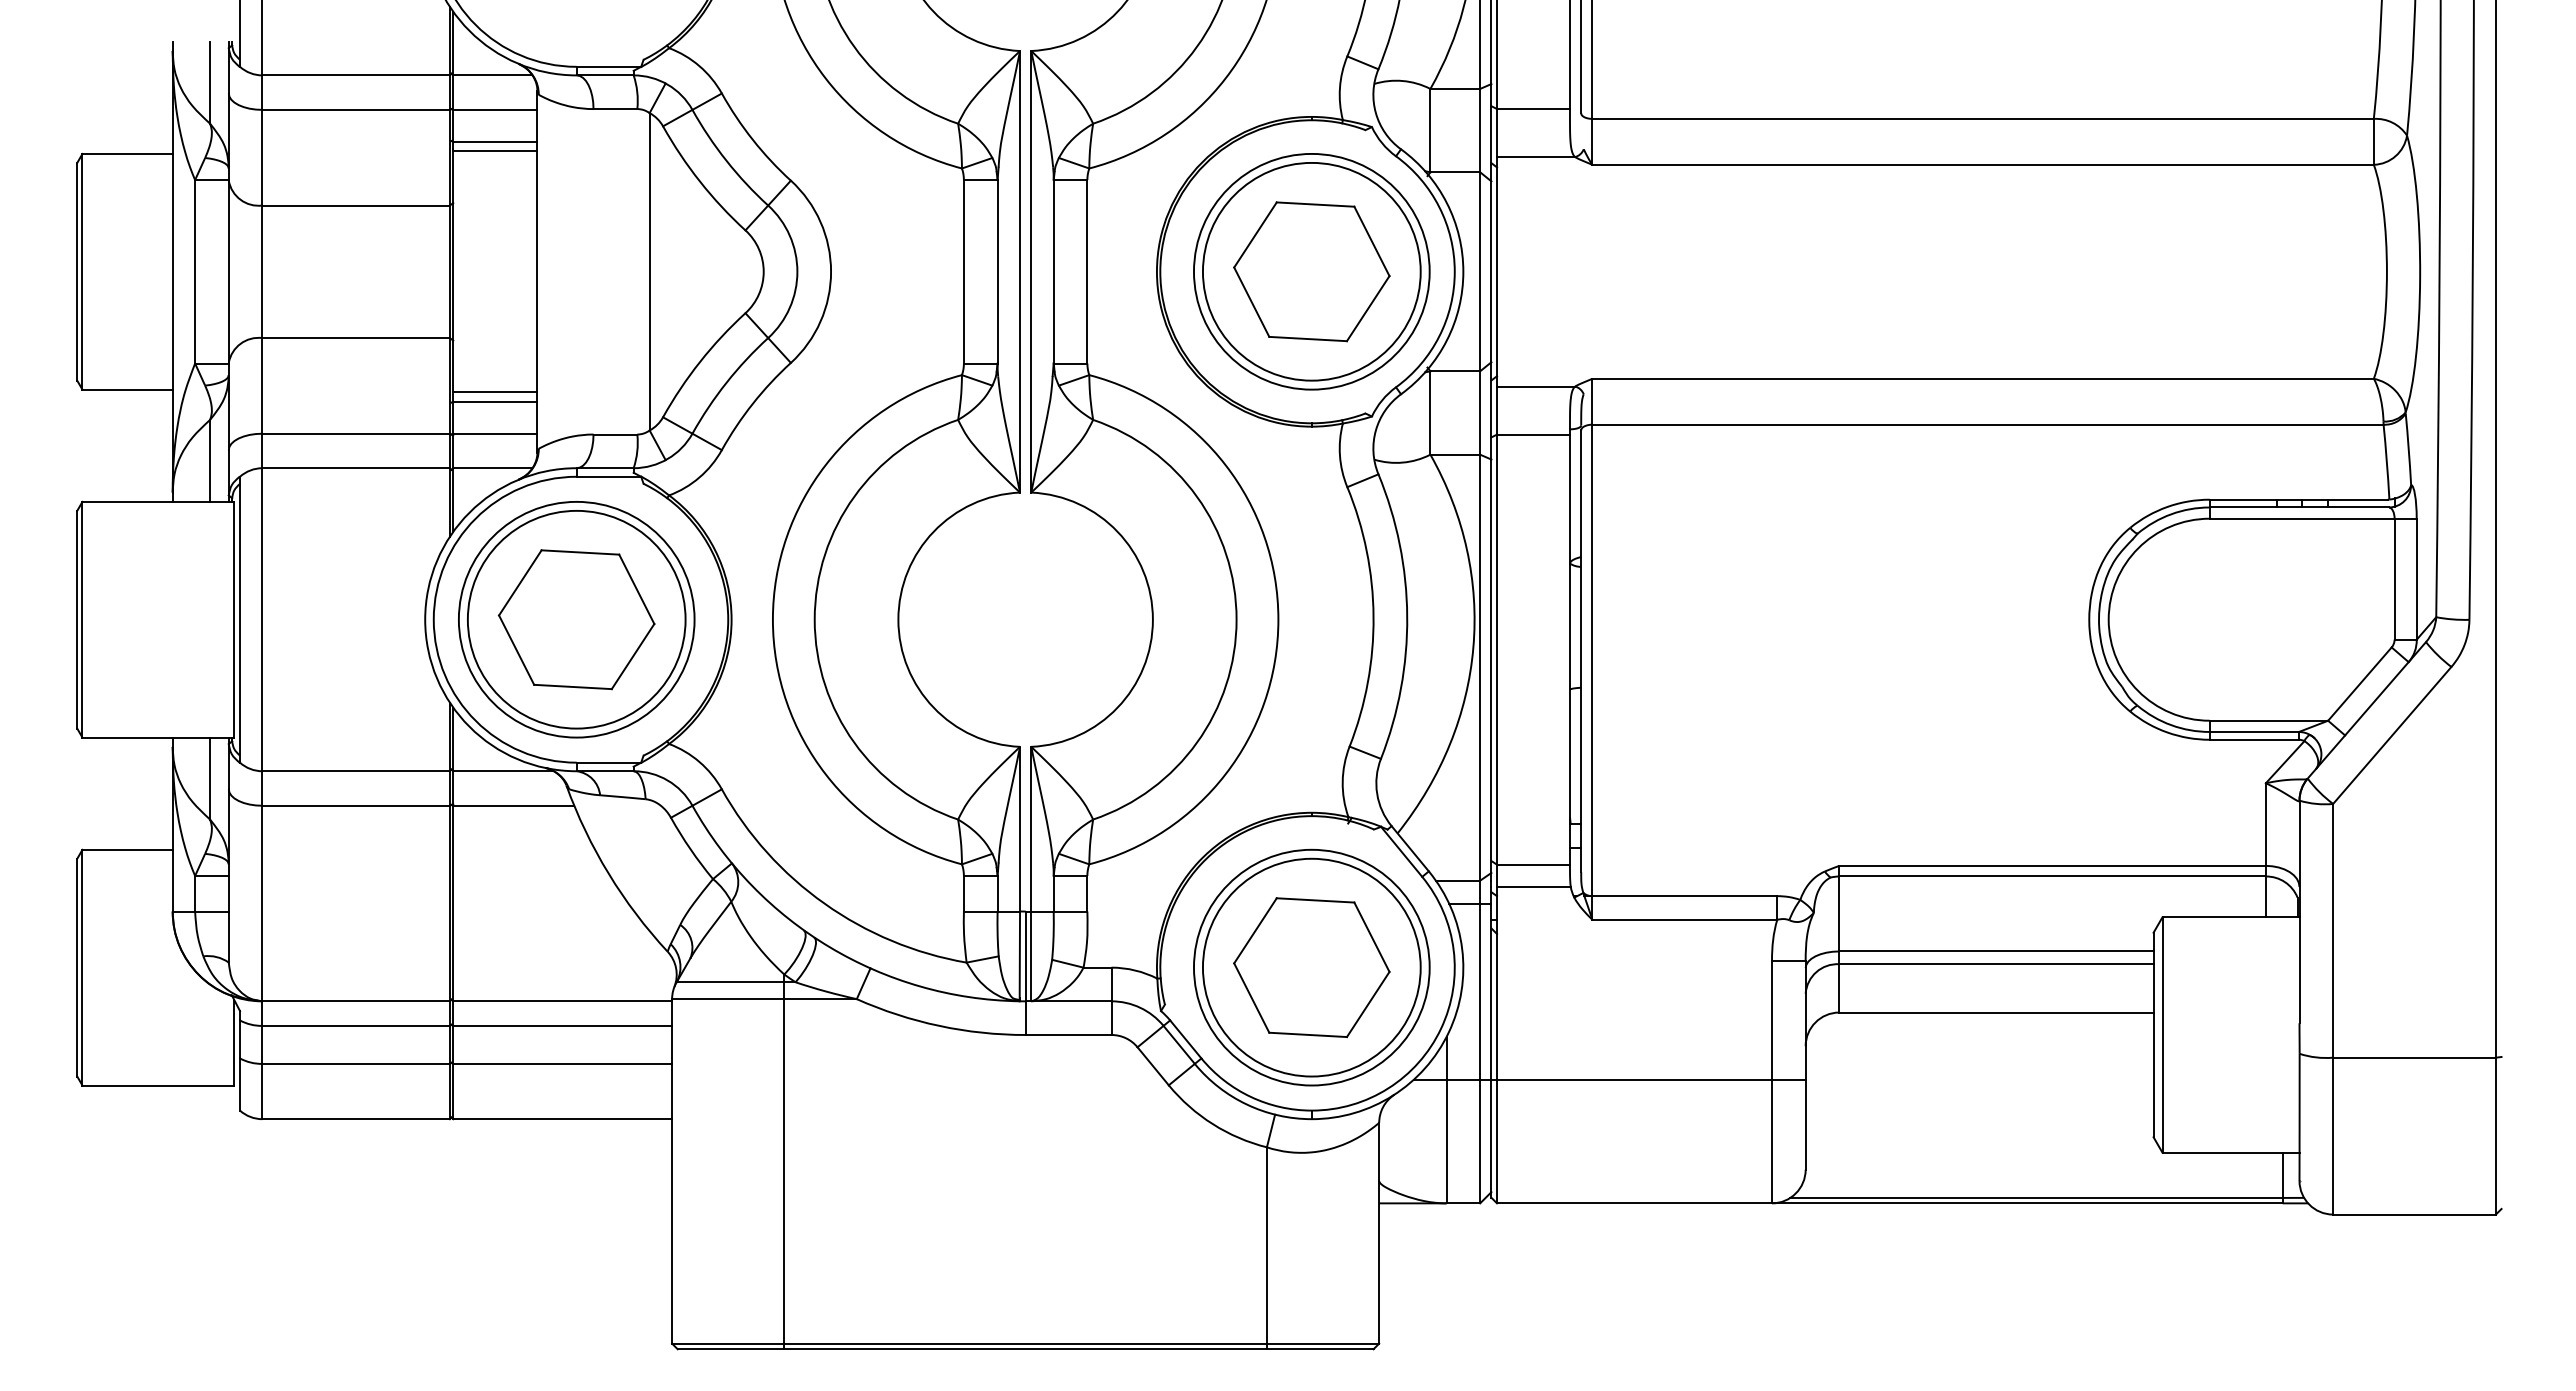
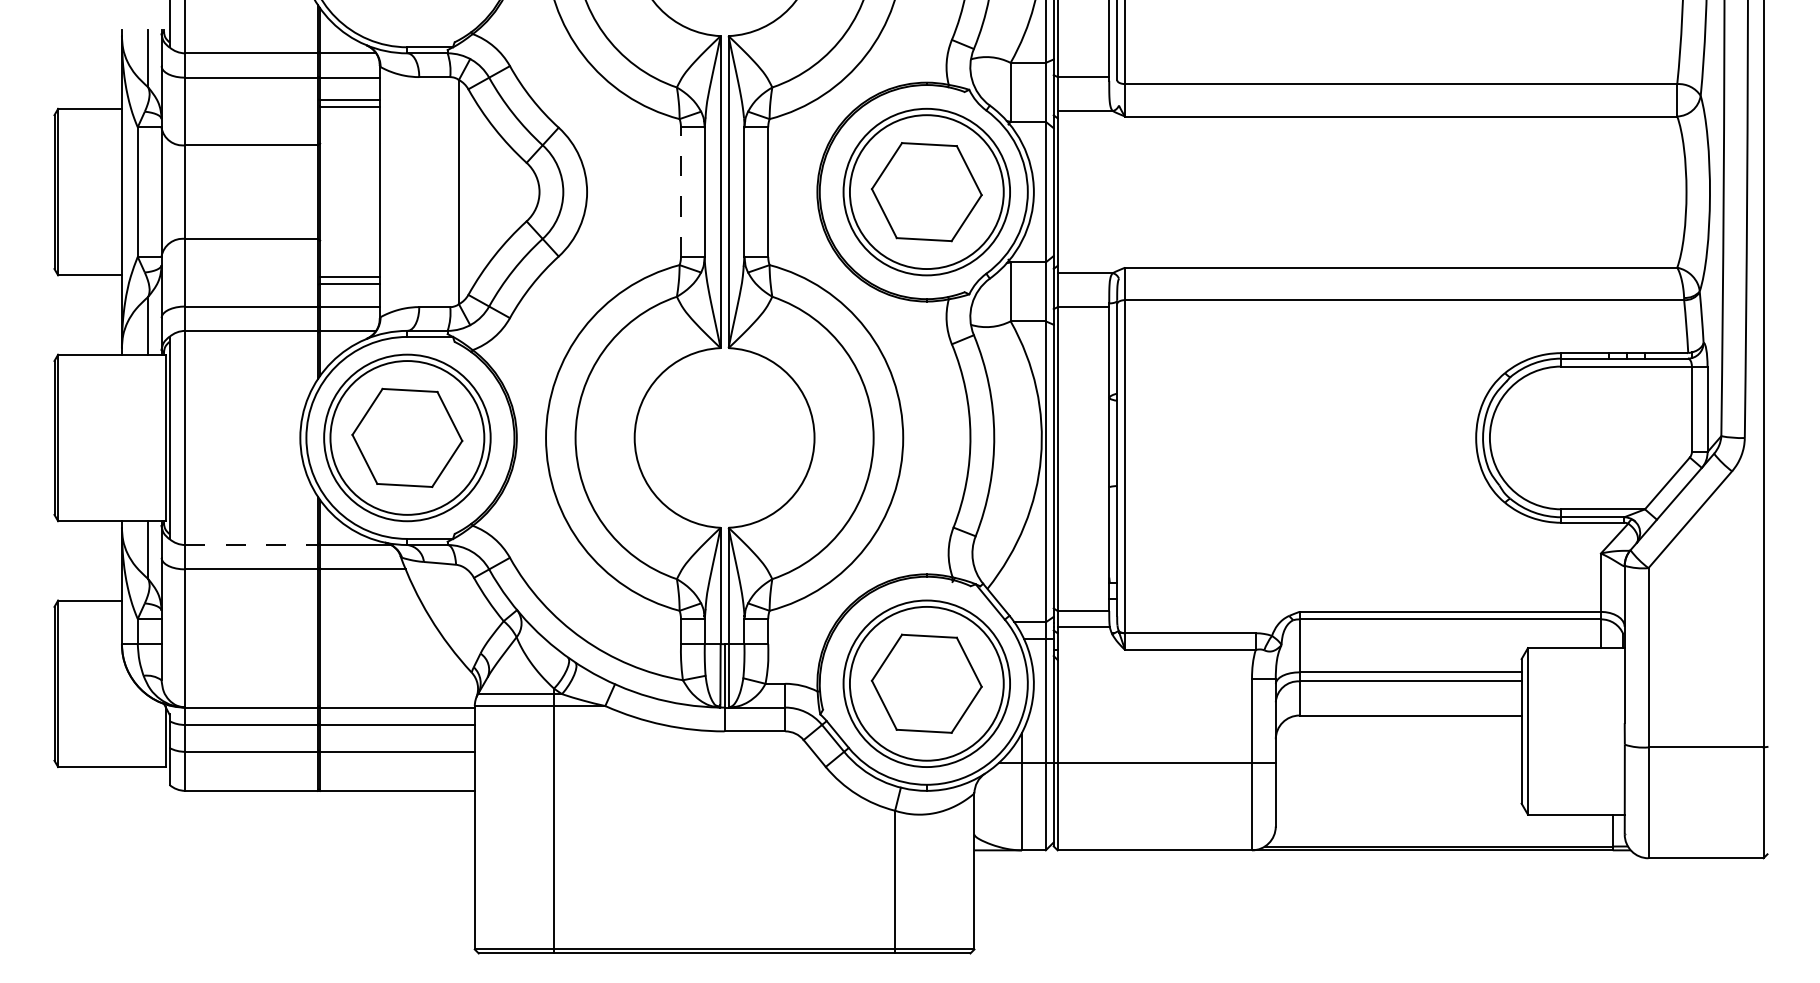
line: (963, 271) -> (680, 191), solid -> dashed
line: (356, 771) -> (251, 545), solid -> dashed

